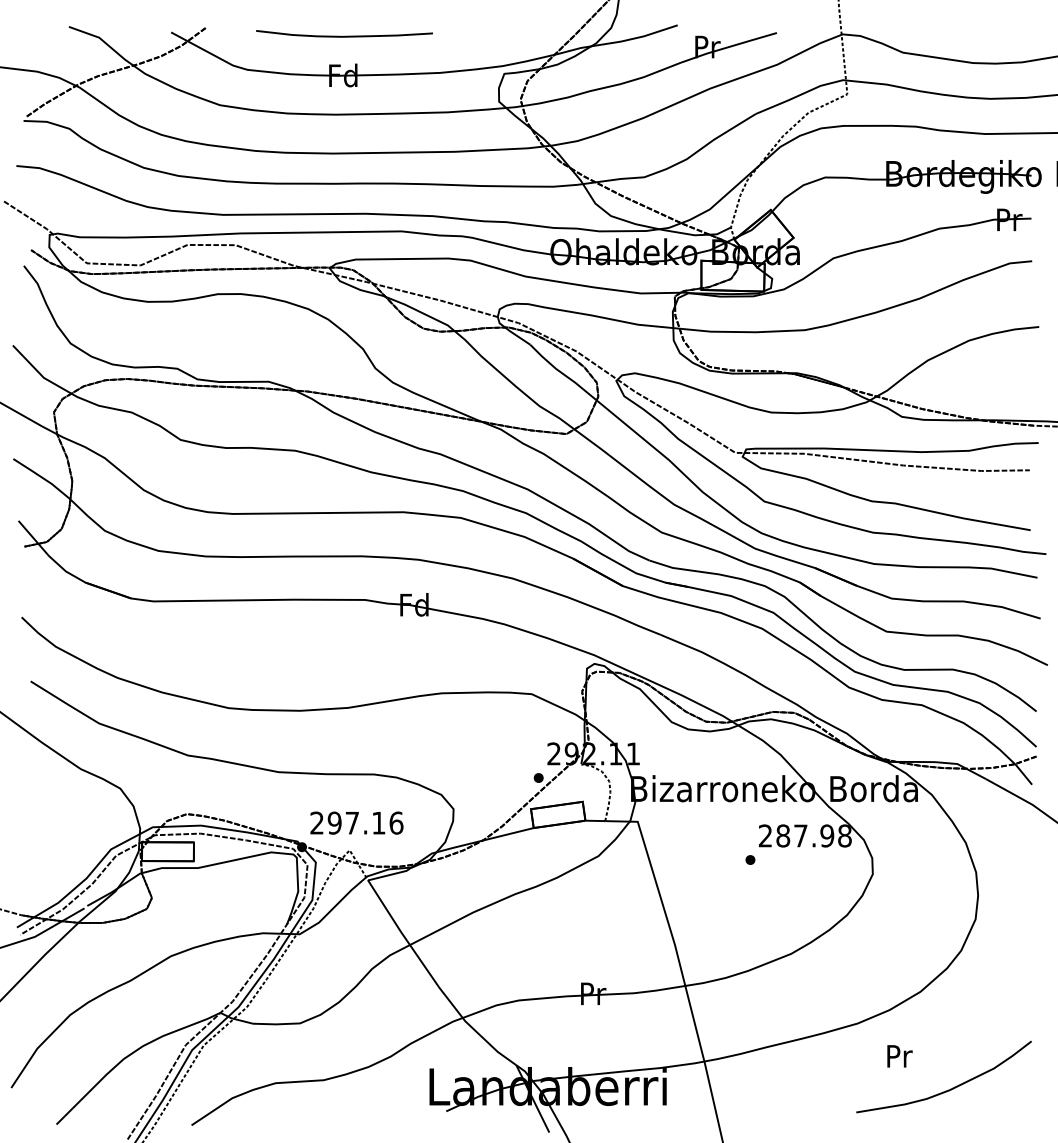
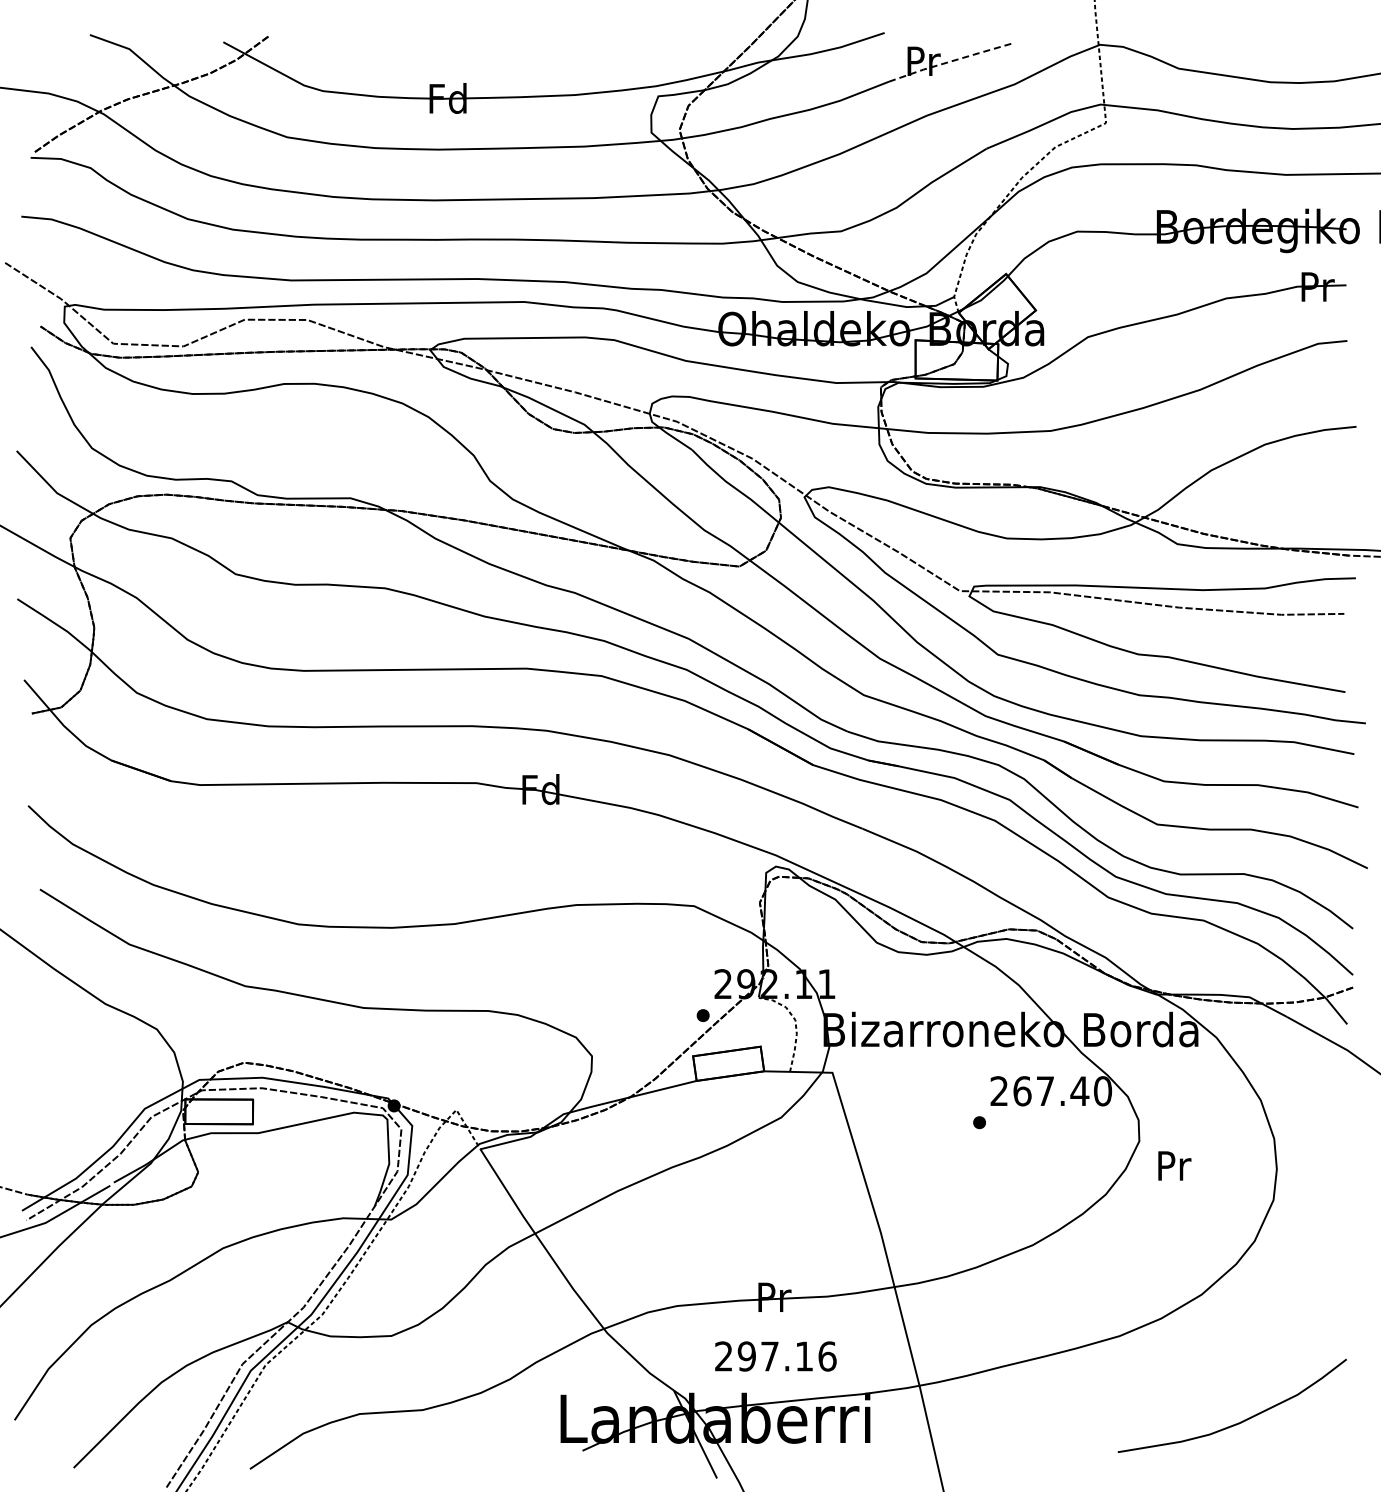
curve: (344, 36) -> (449, 47), removed
line: (728, 47) -> (951, 61), solid -> dashed
text: (356, 823) -> (775, 1356), moved
text: (813, 836) -> (1062, 1091), 287.98 -> 267.40
text: (899, 1055) -> (1174, 1165), moved

